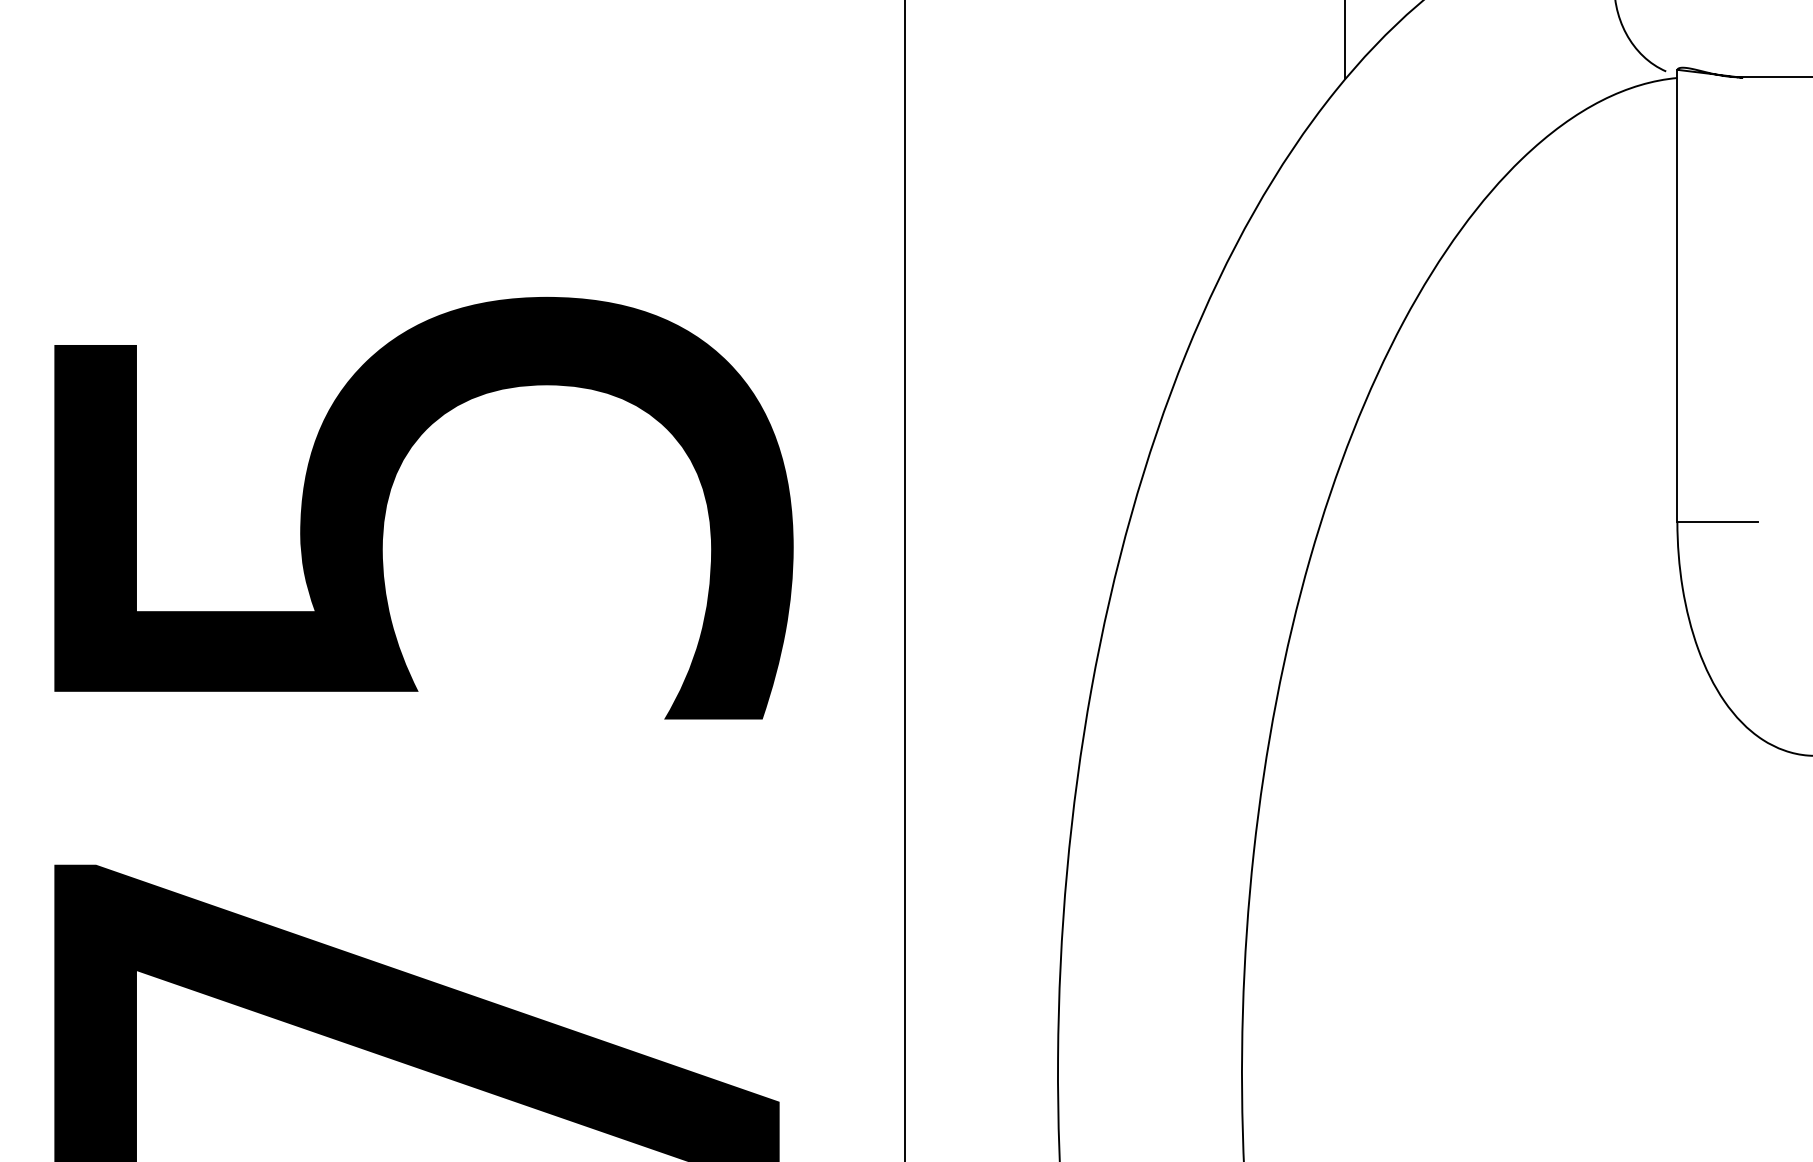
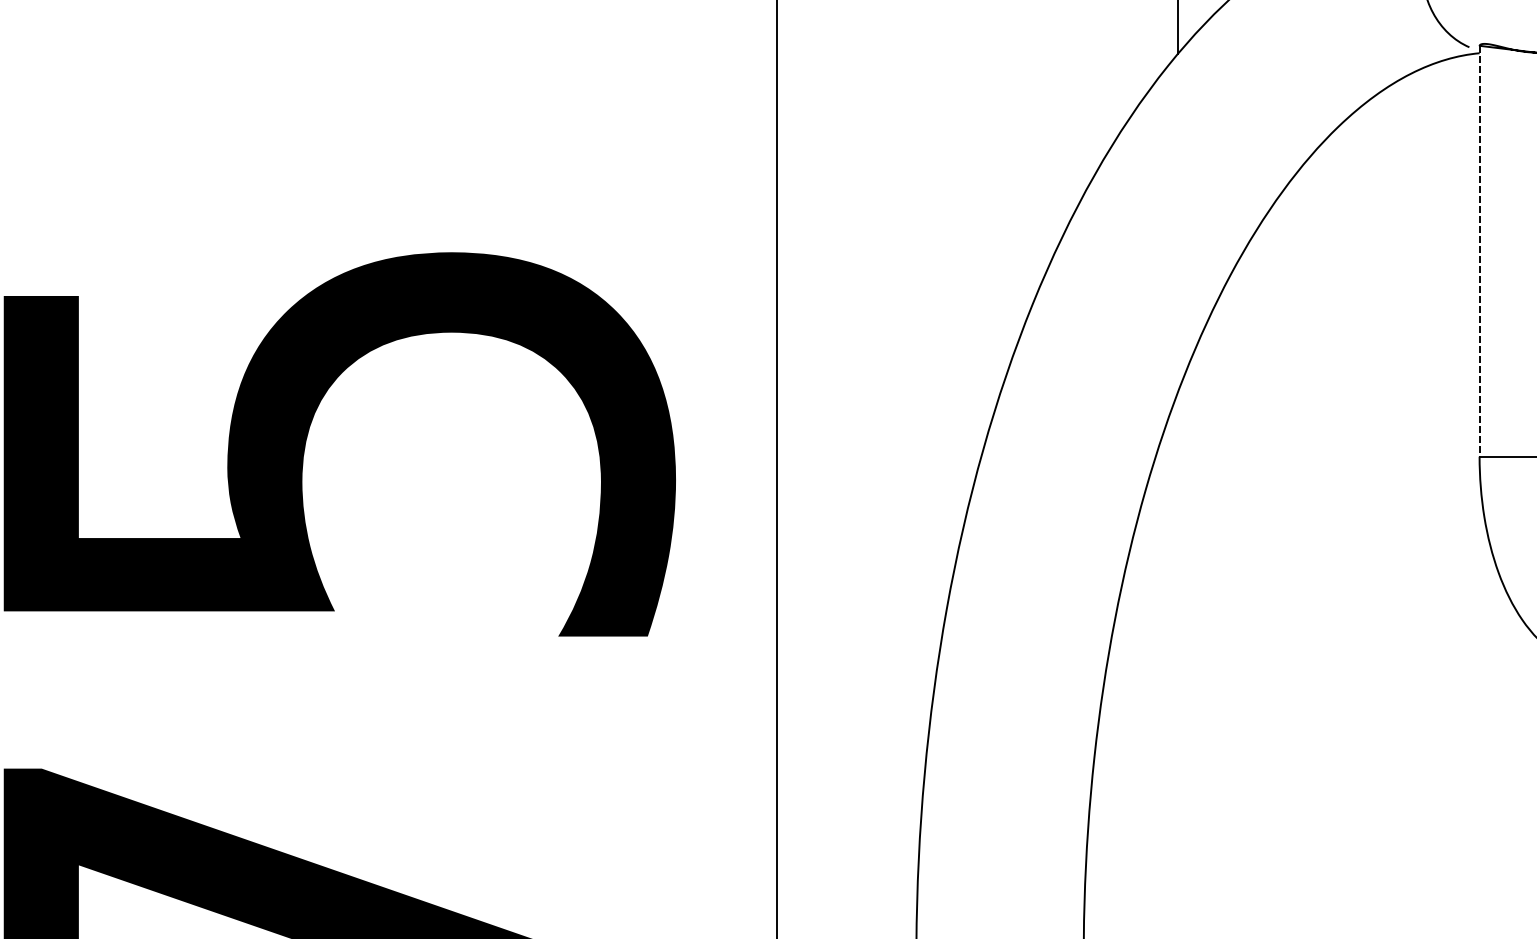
line: (1677, 295) -> (1479, 251), solid -> dashed

